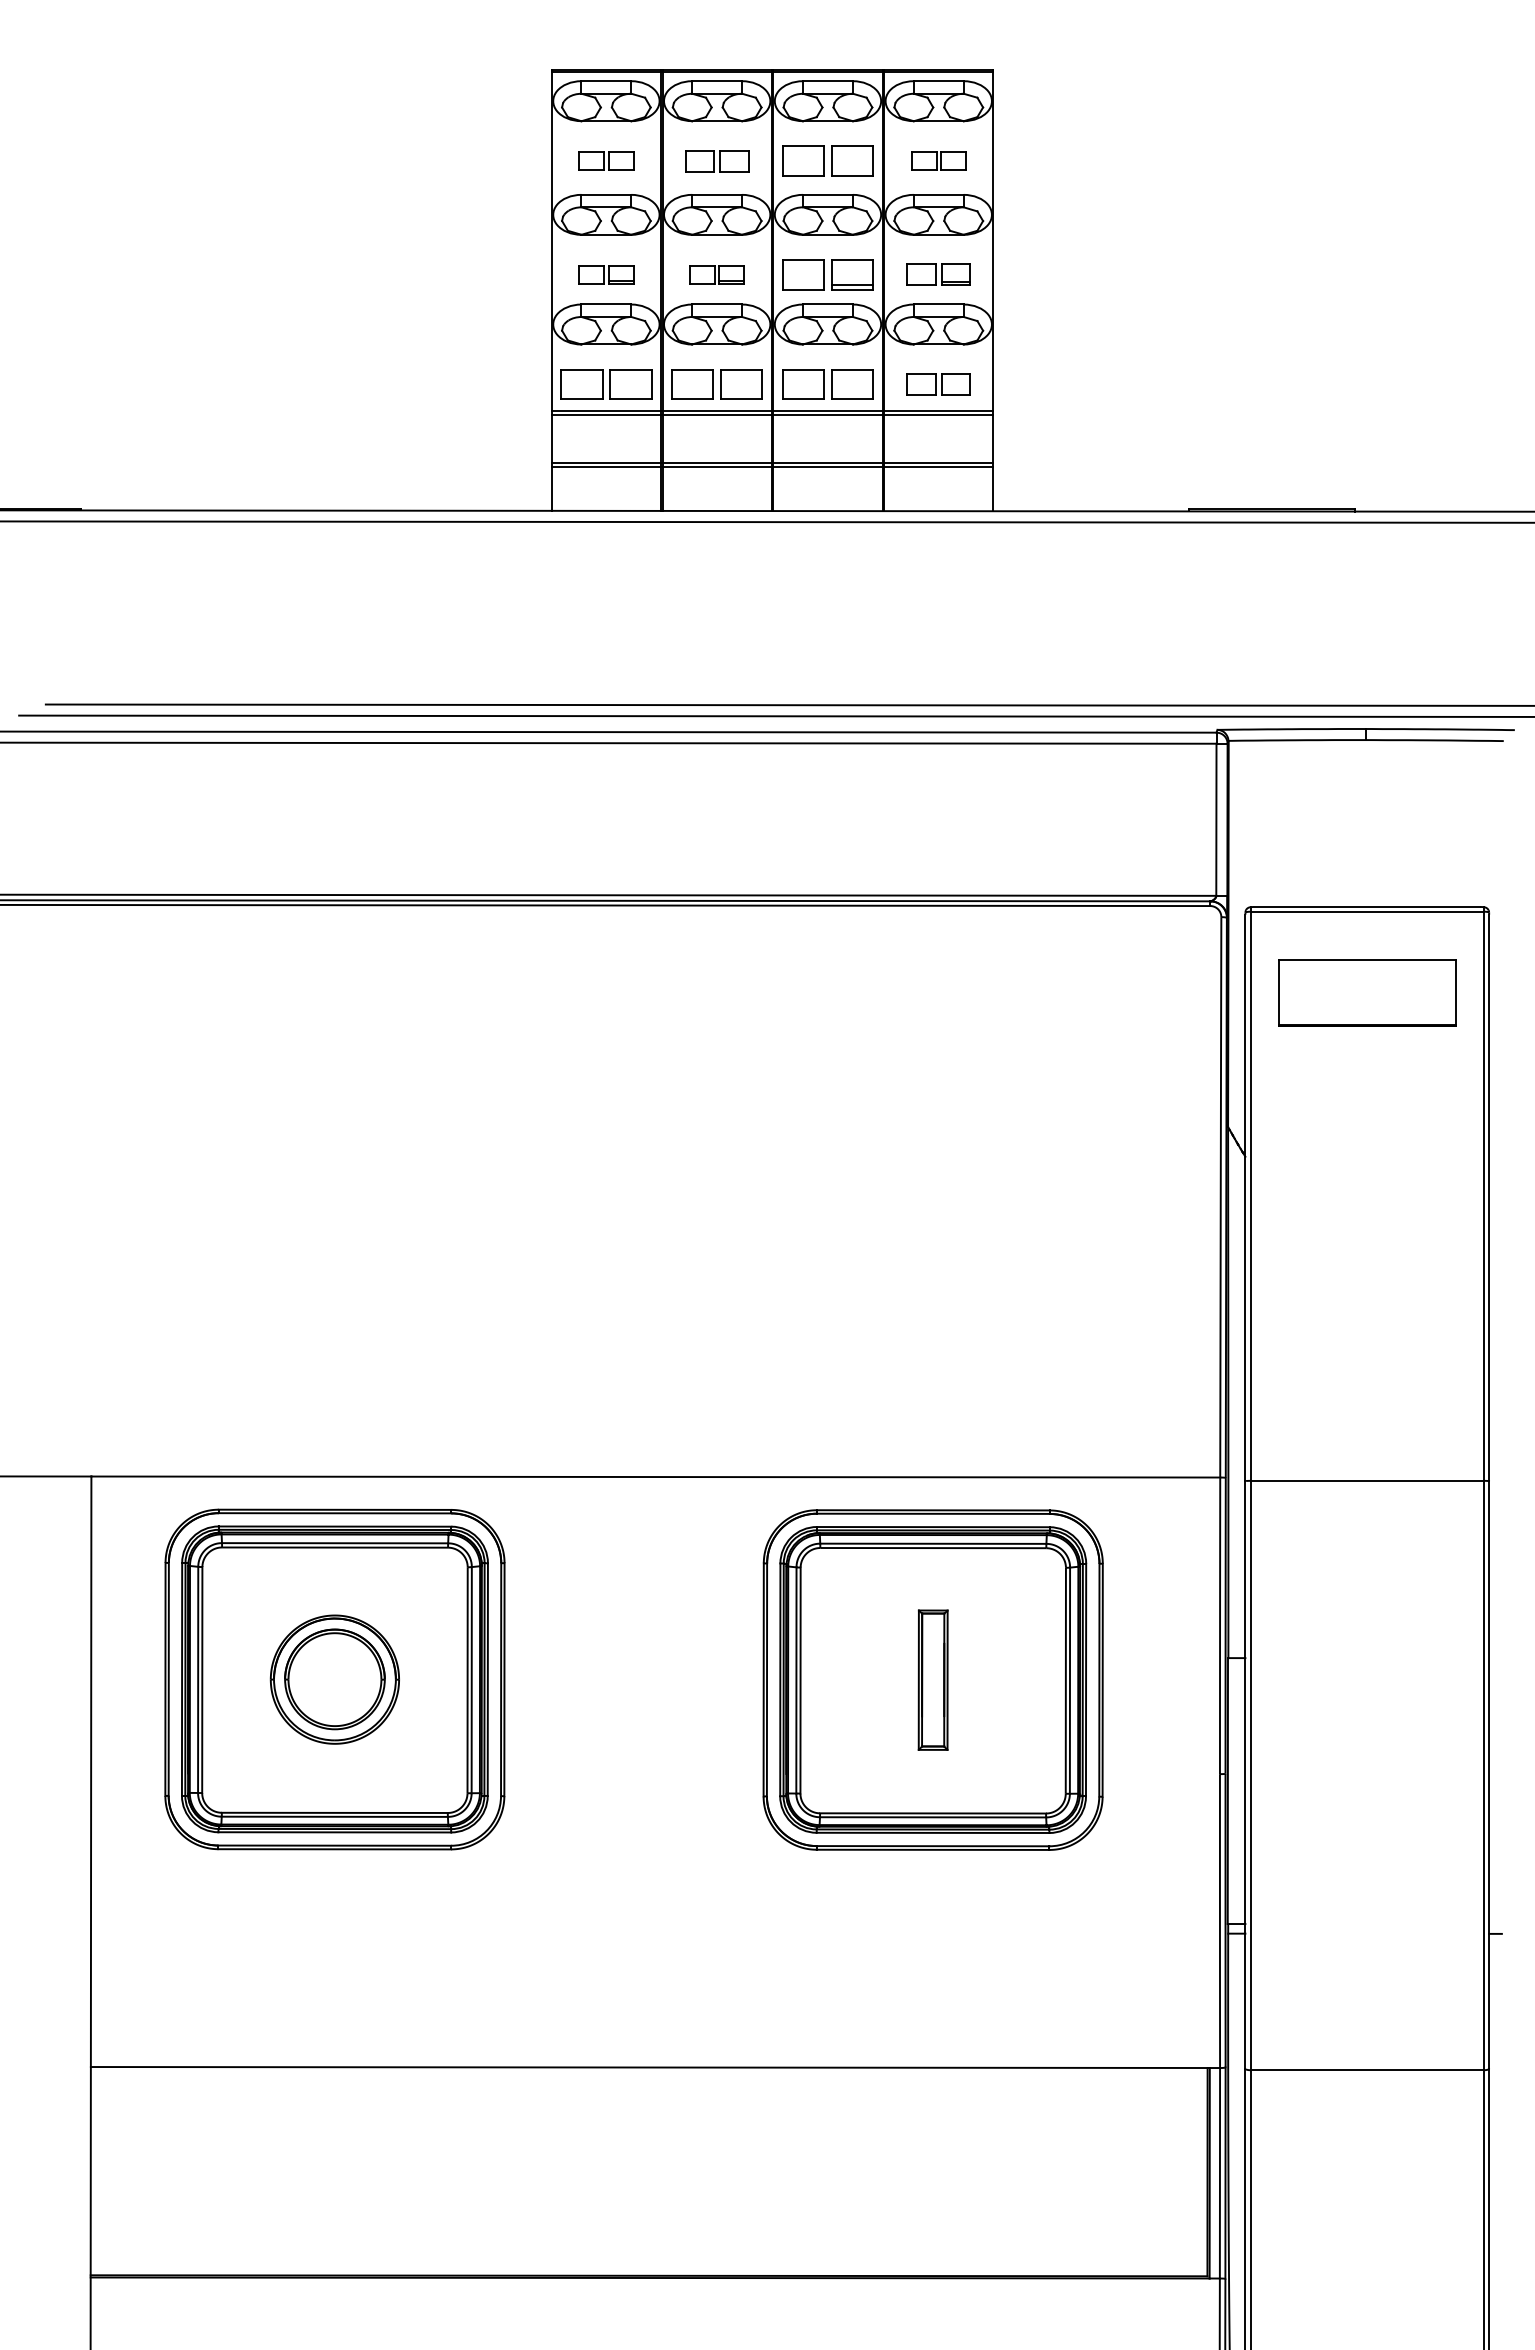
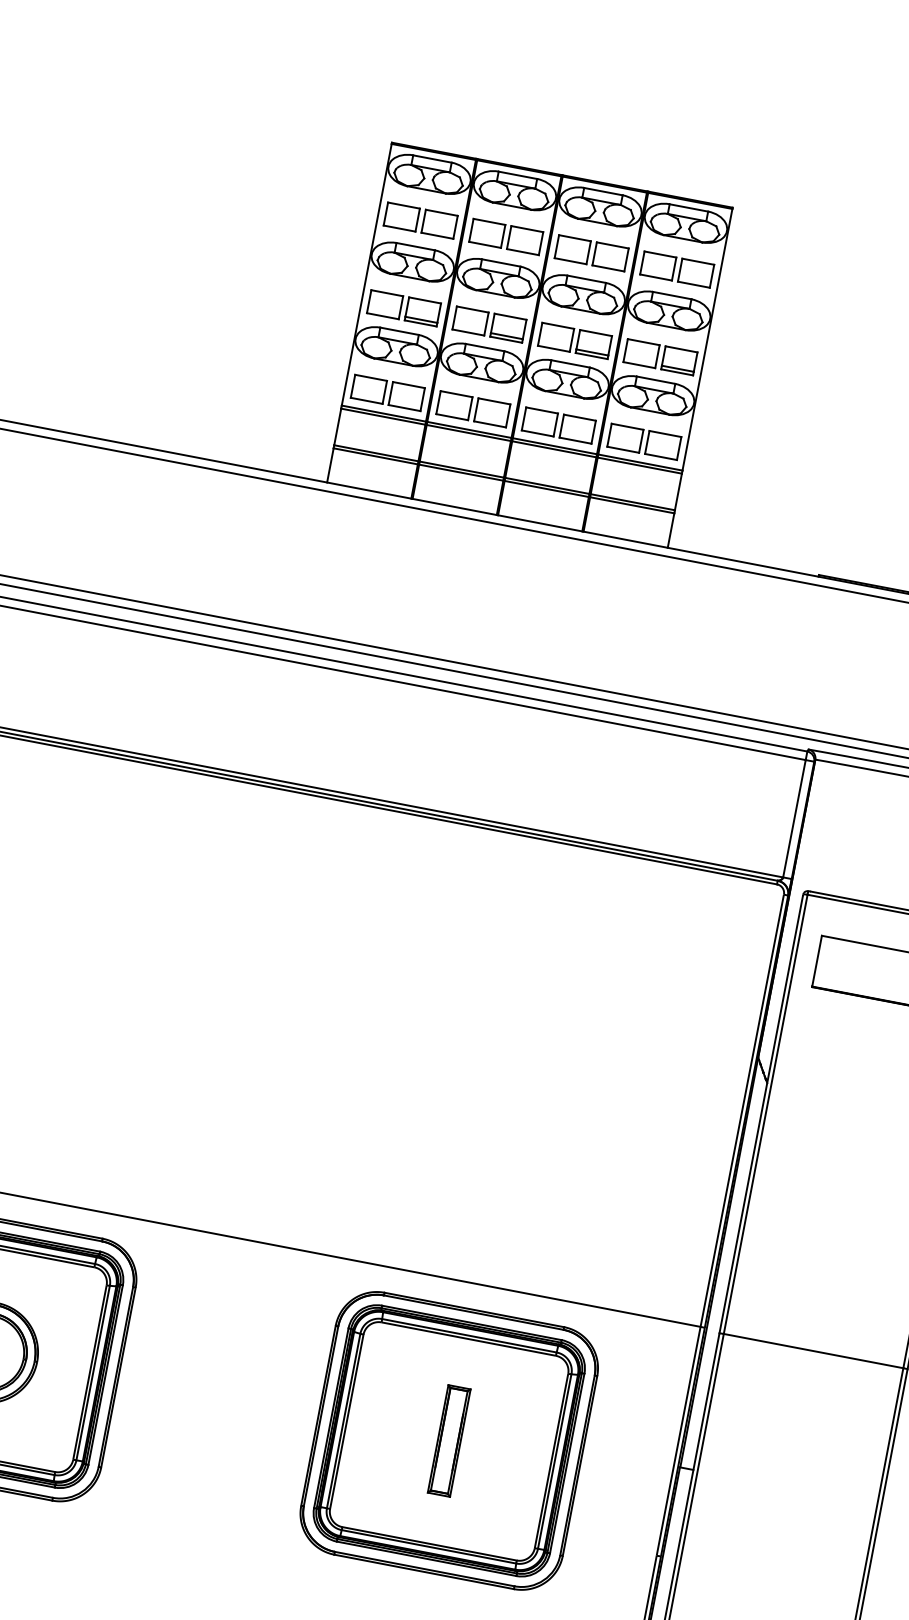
part: (606, 160) -> (420, 220), size x1.67
part: (716, 160) -> (505, 236), size x1.43
part: (938, 160) -> (677, 269), size x1.67
part: (606, 274) -> (404, 308), size x1.67
part: (716, 274) -> (488, 324), size x1.67
part: (938, 274) -> (660, 357), size x1.43
part: (938, 384) -> (644, 441), size x1.43

